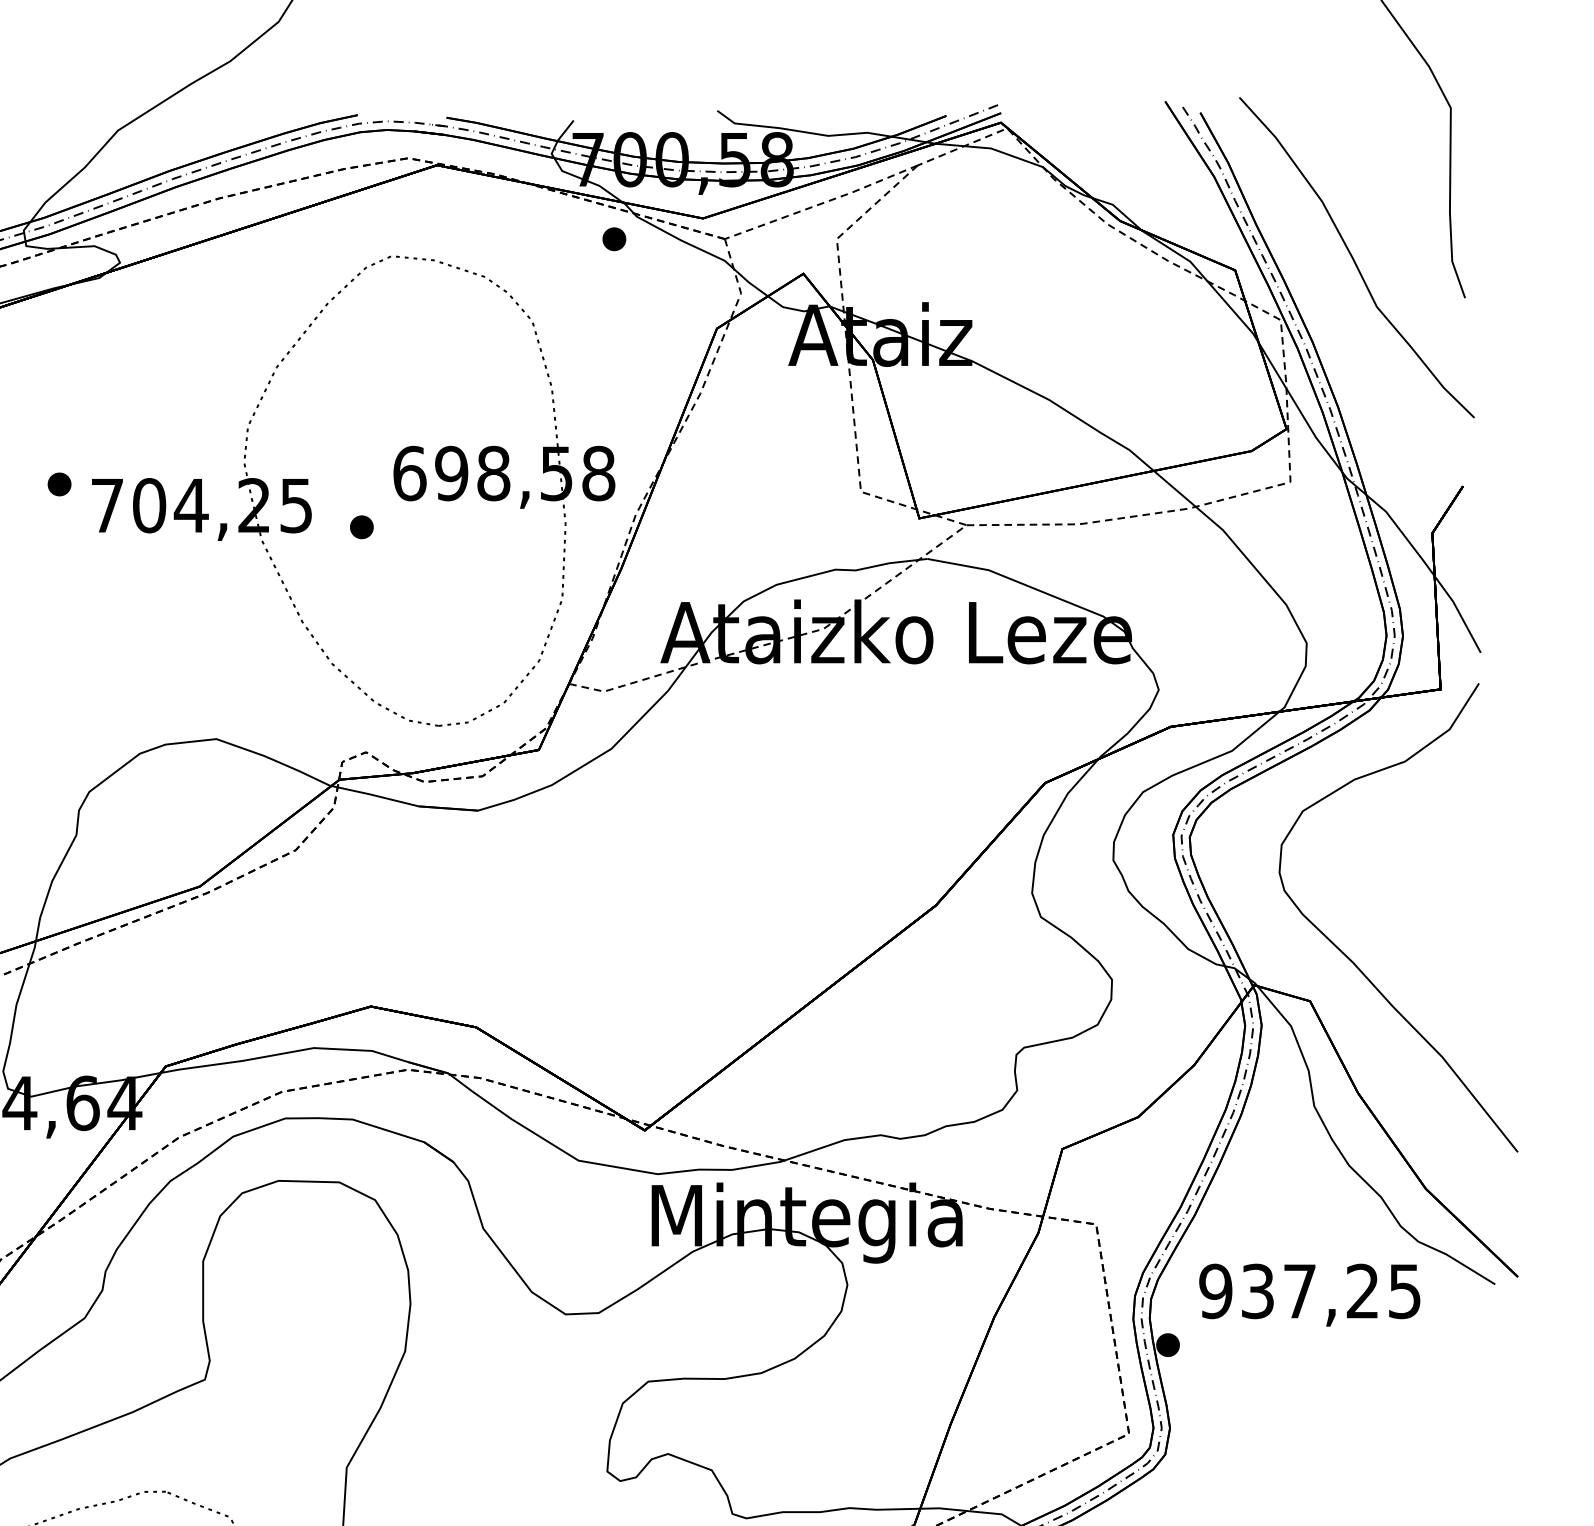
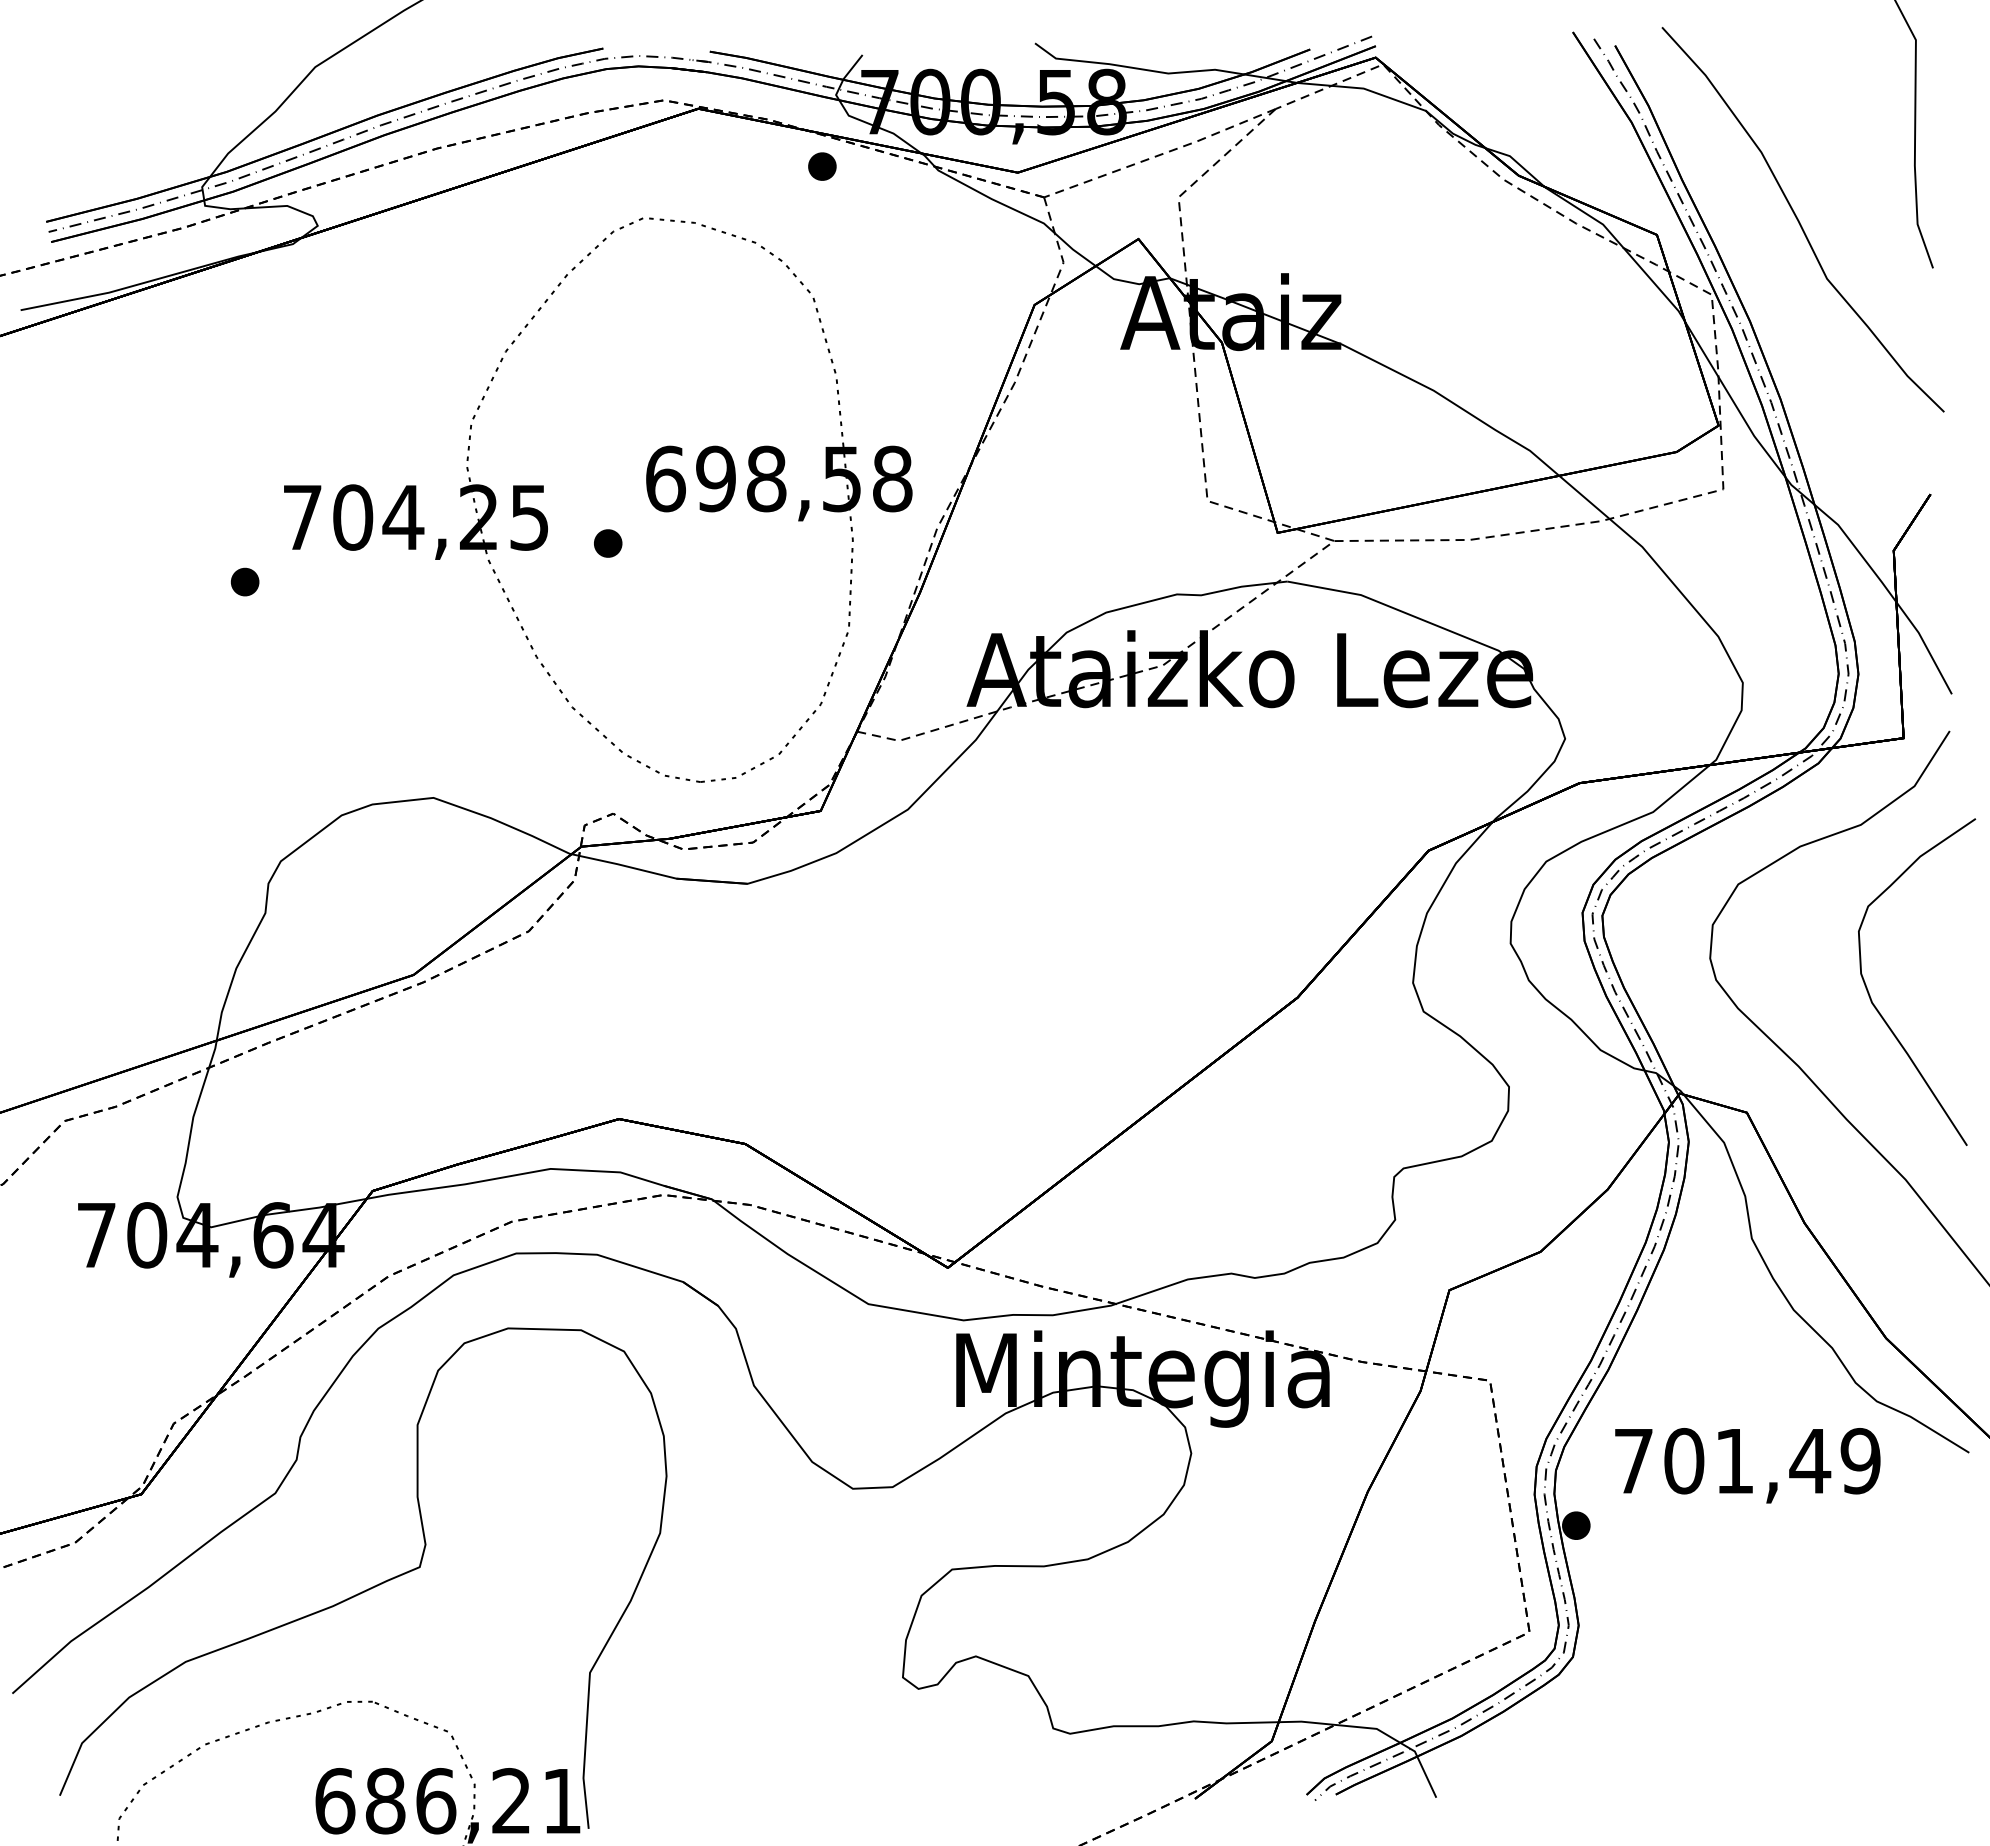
part: (614, 239) -> (822, 166), moved
part: (59, 483) -> (244, 581), moved
curve: (1418, 914) -> (1877, 1008), added
text: (1309, 1291) -> (1746, 1461), 937,25 -> 701,49

